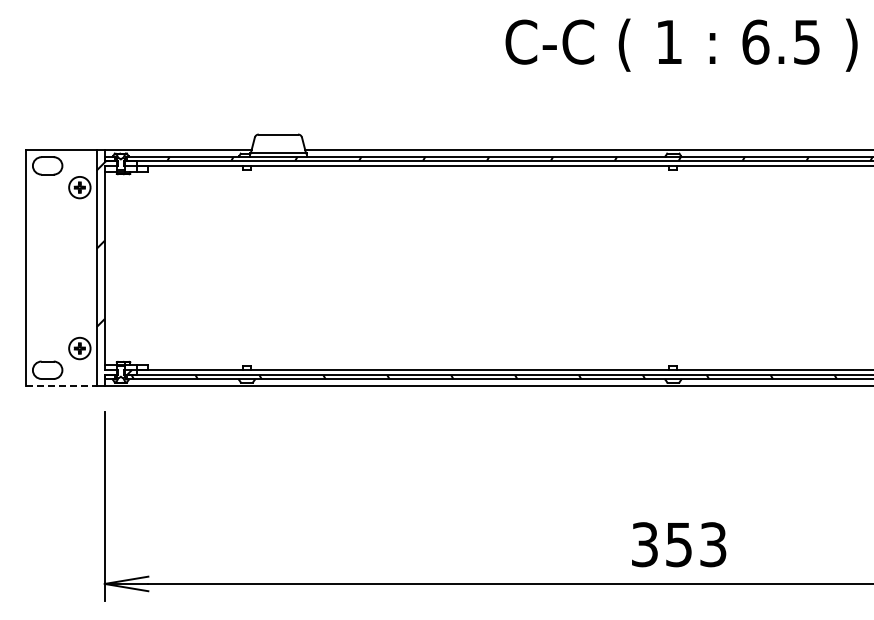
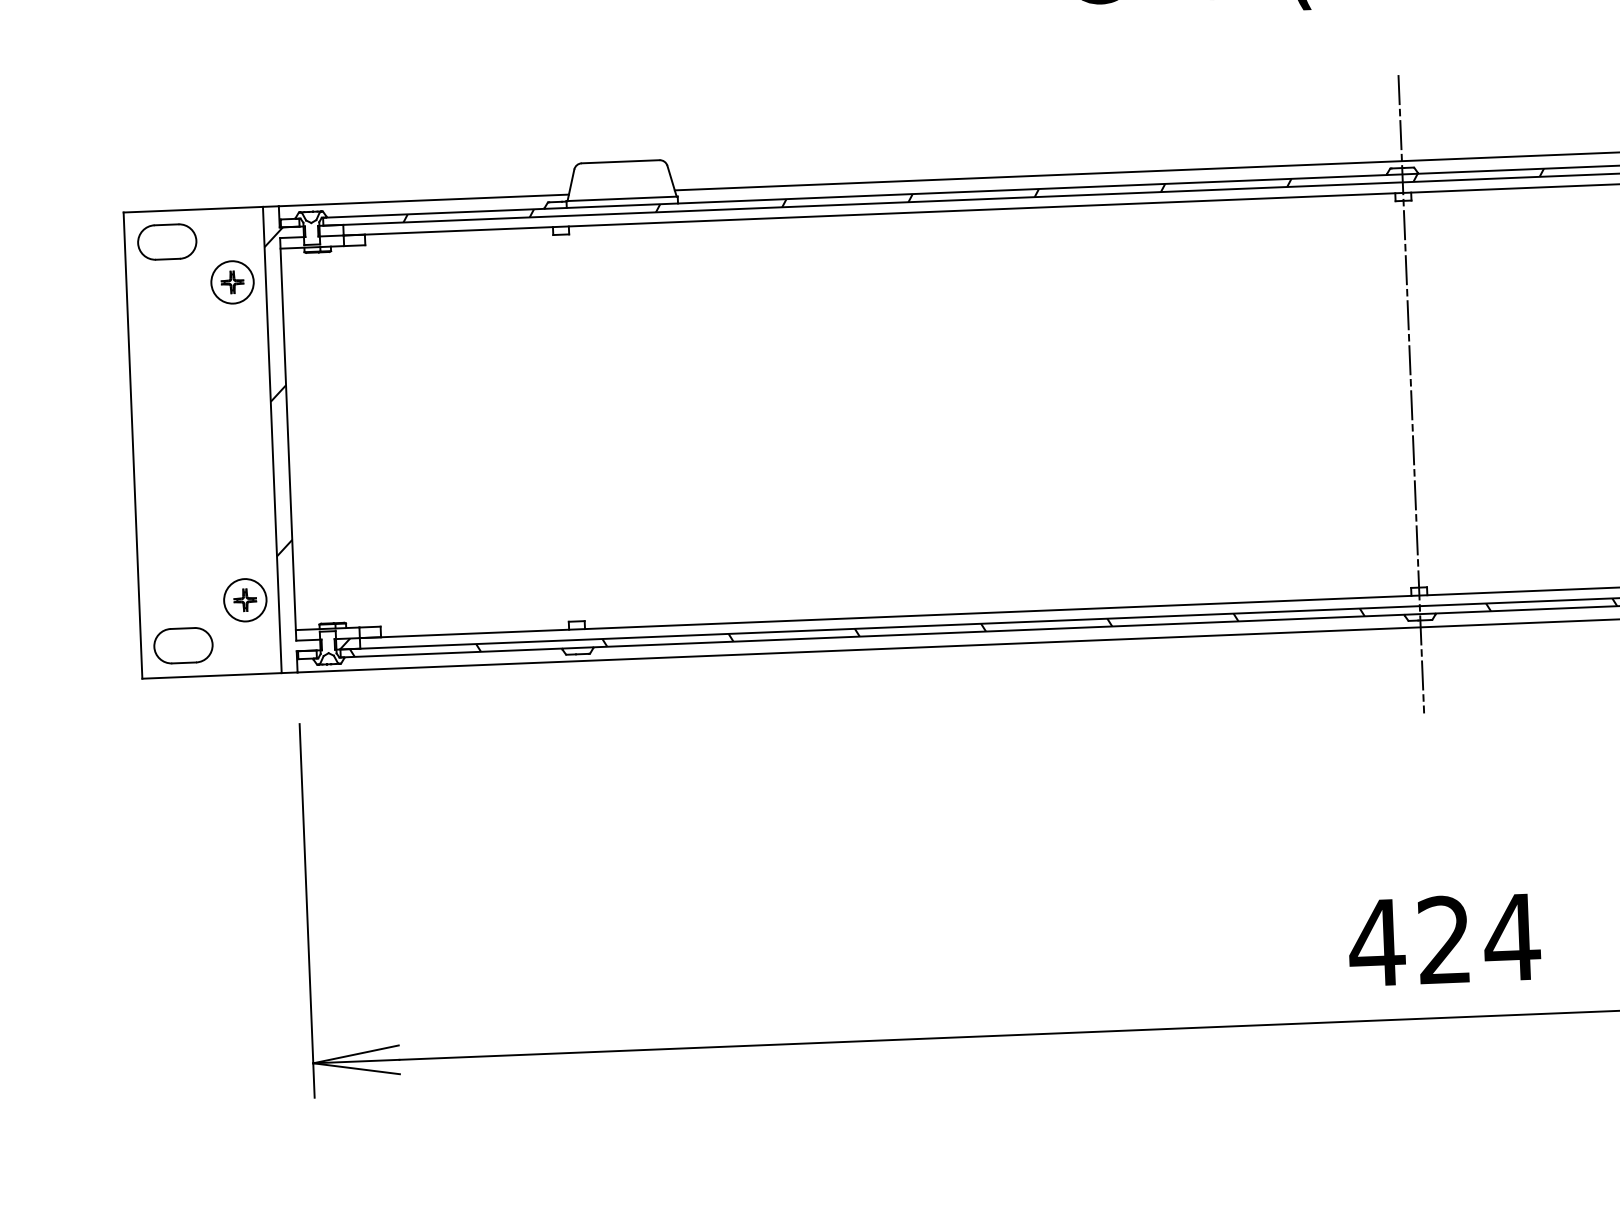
line: (673, 267) -> (1411, 393), added
line: (61, 386) -> (212, 676), dashed -> solid
text: (678, 544) -> (1443, 939), 353 -> 424

